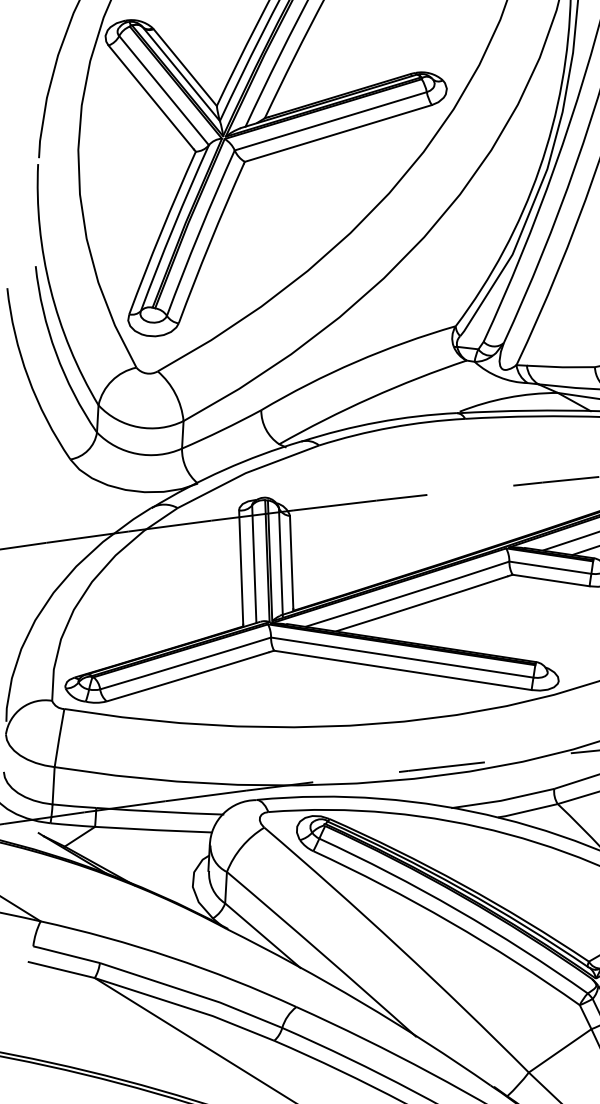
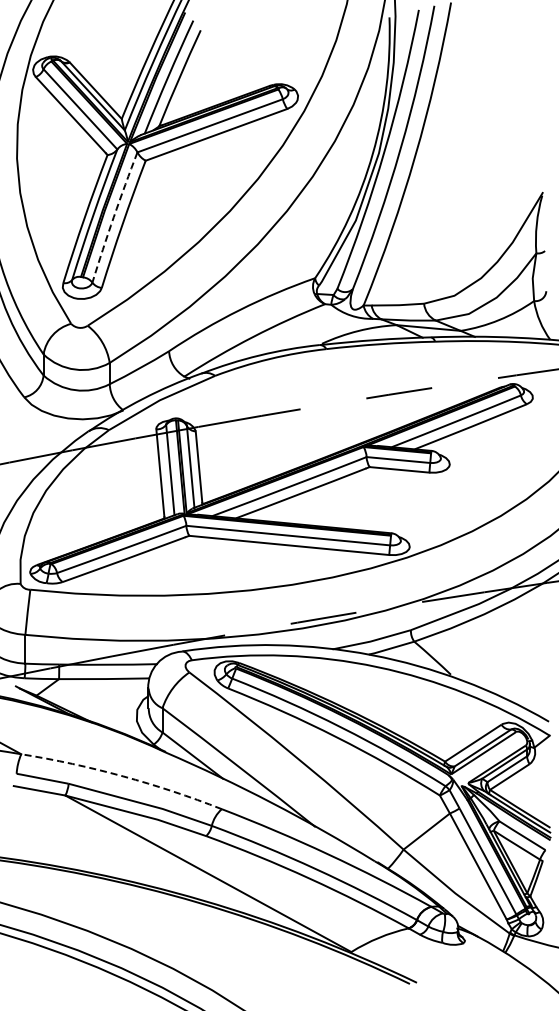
arc: (198, 233) -> (113, 217), solid -> dashed
arc: (171, 957) -> (123, 776), solid -> dashed

